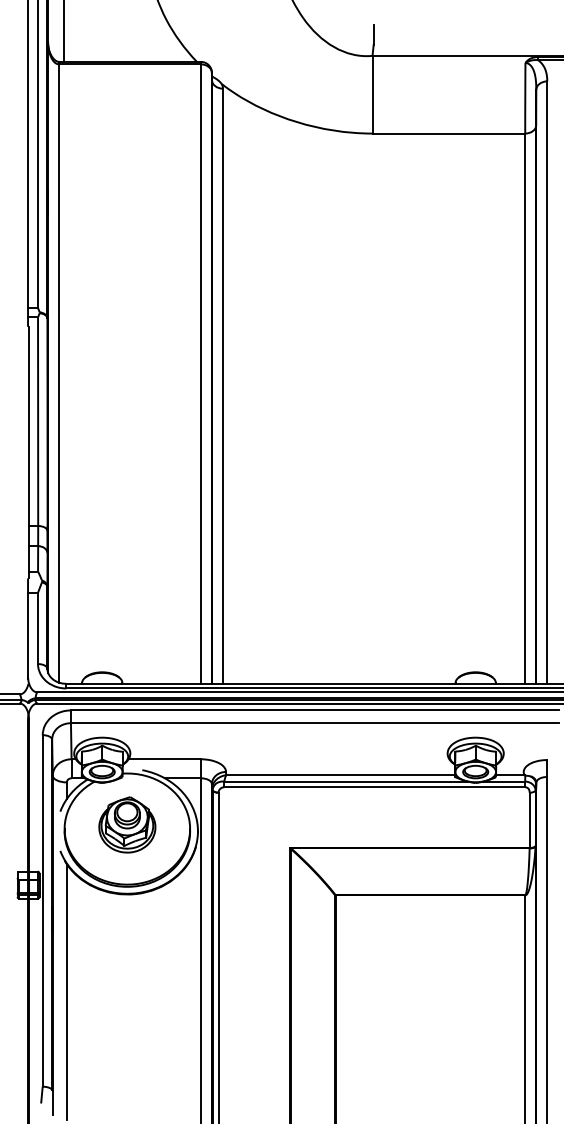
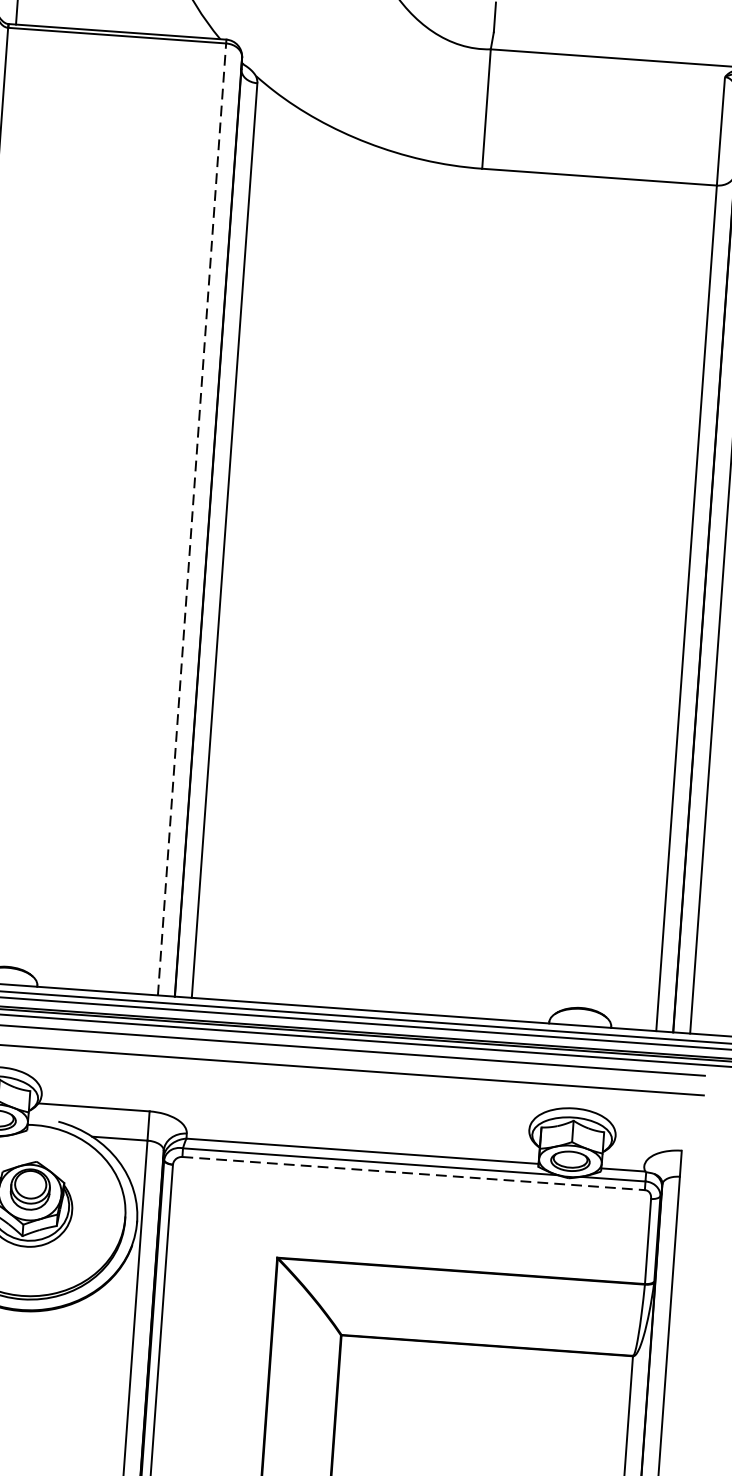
line: (200, 374) -> (191, 520), solid -> dashed
line: (375, 787) -> (414, 1173), solid -> dashed

